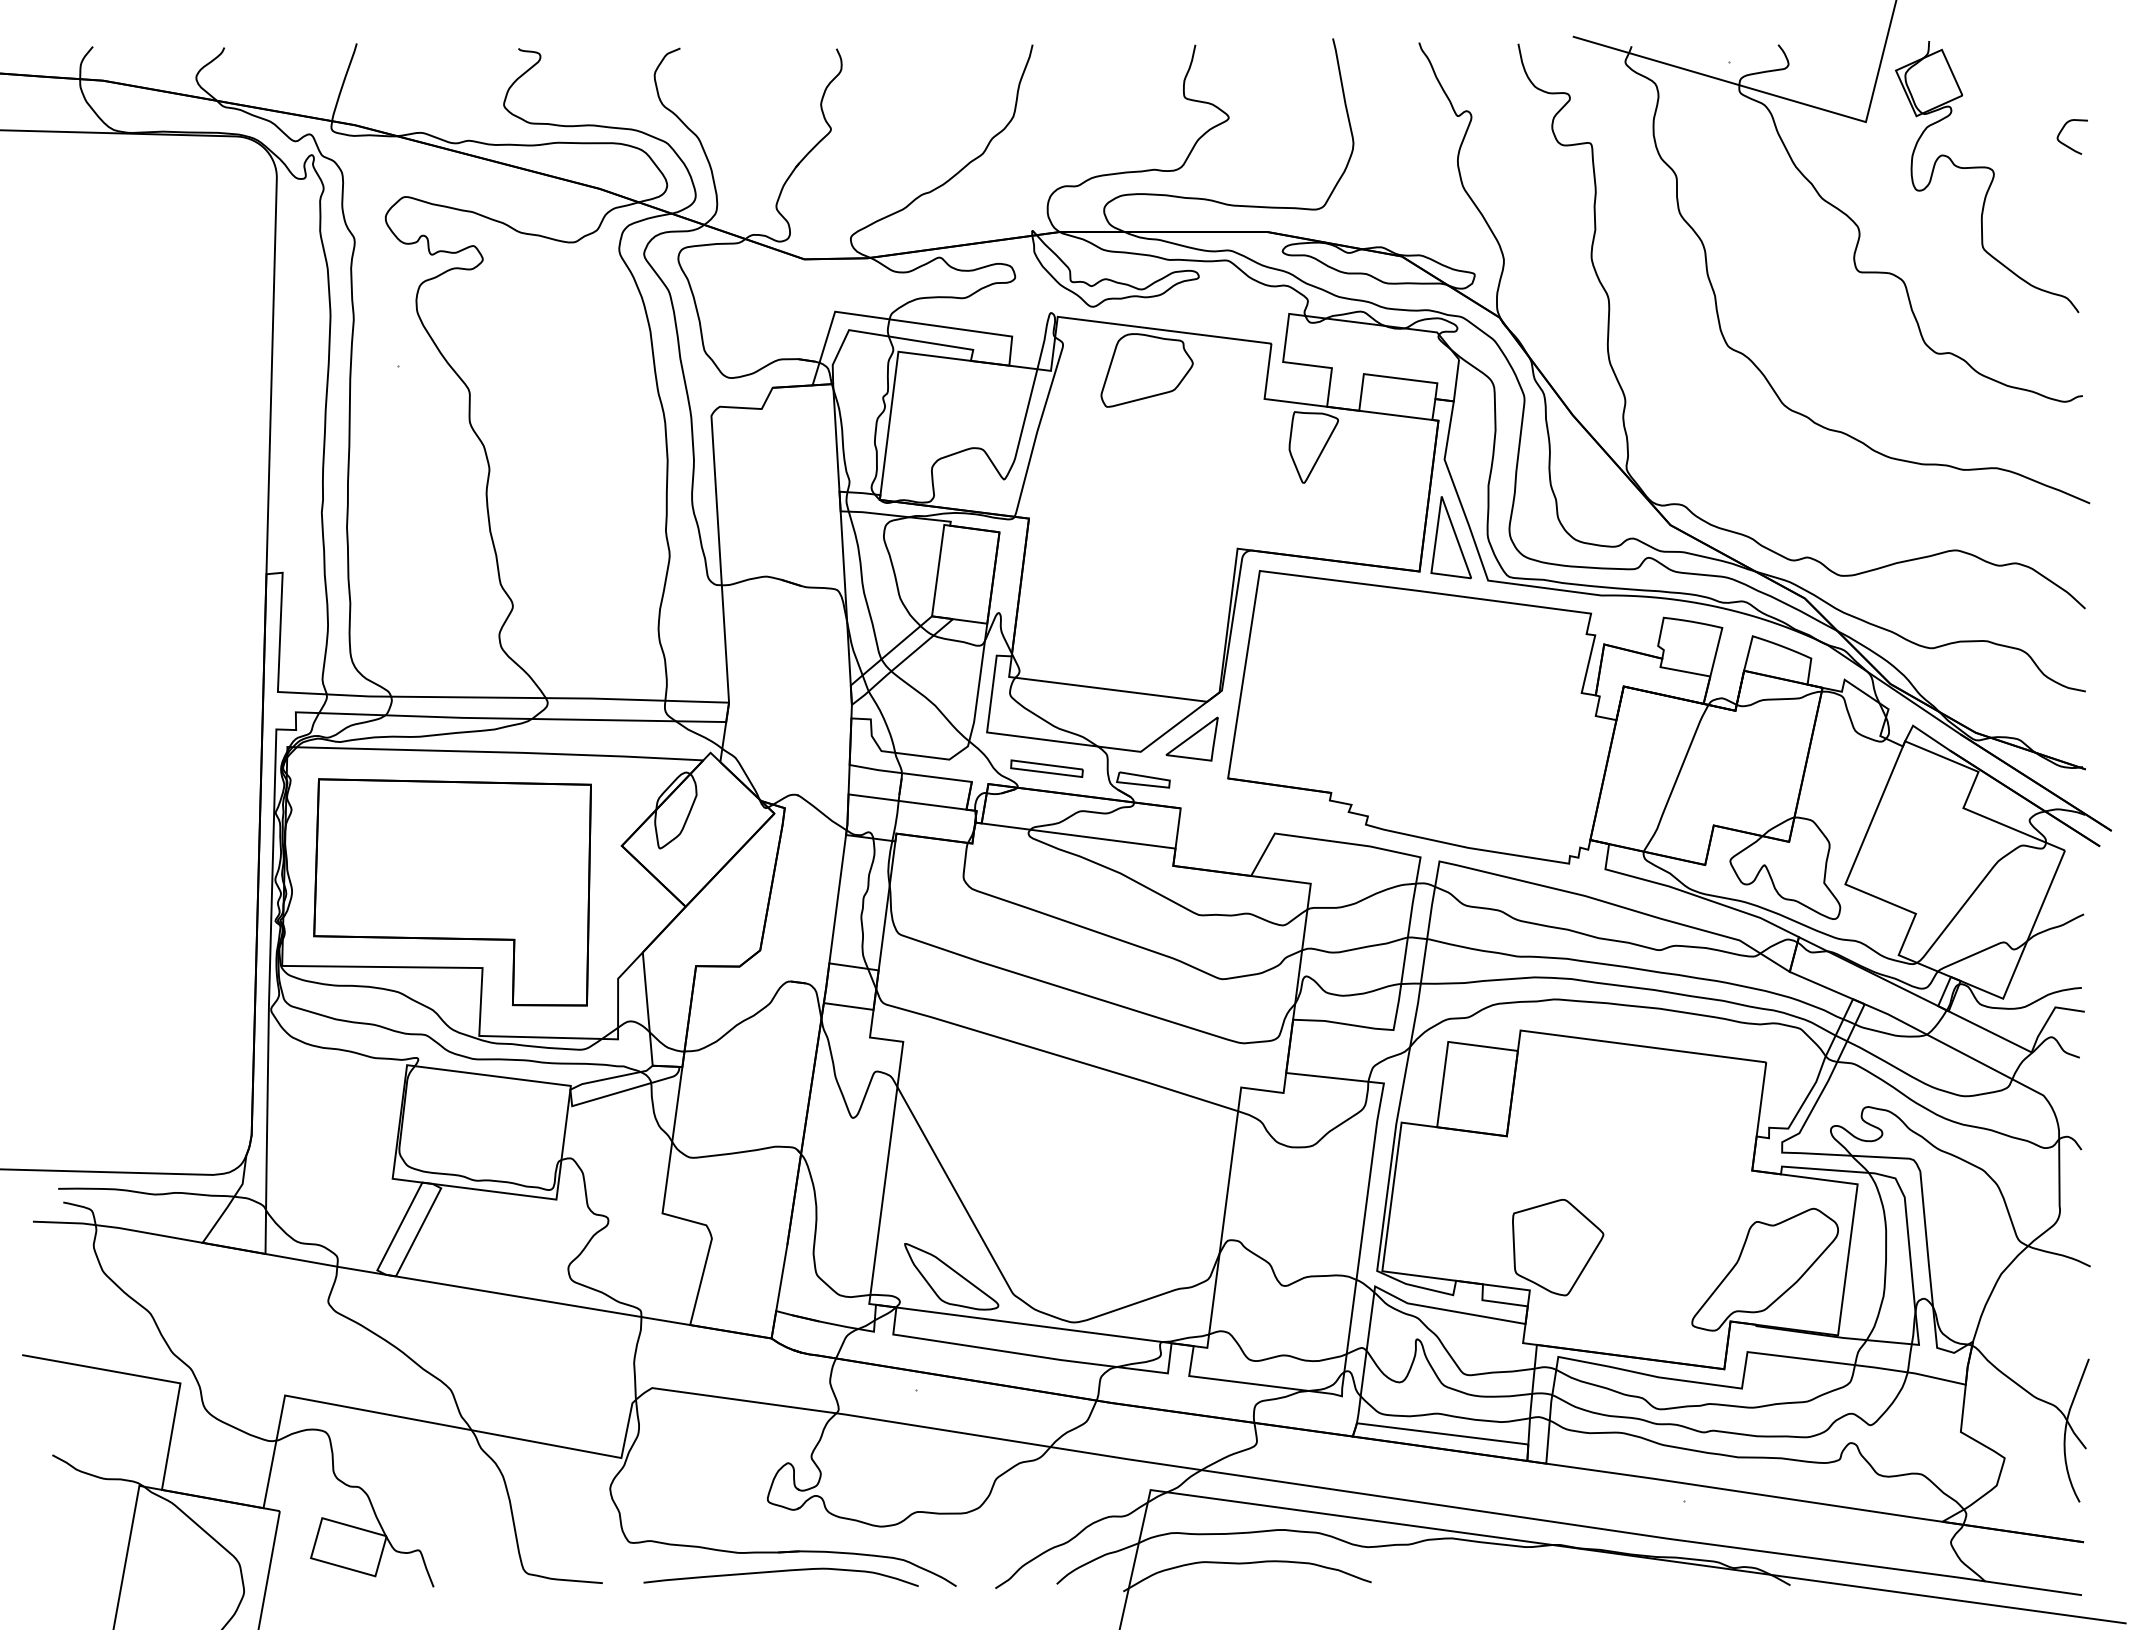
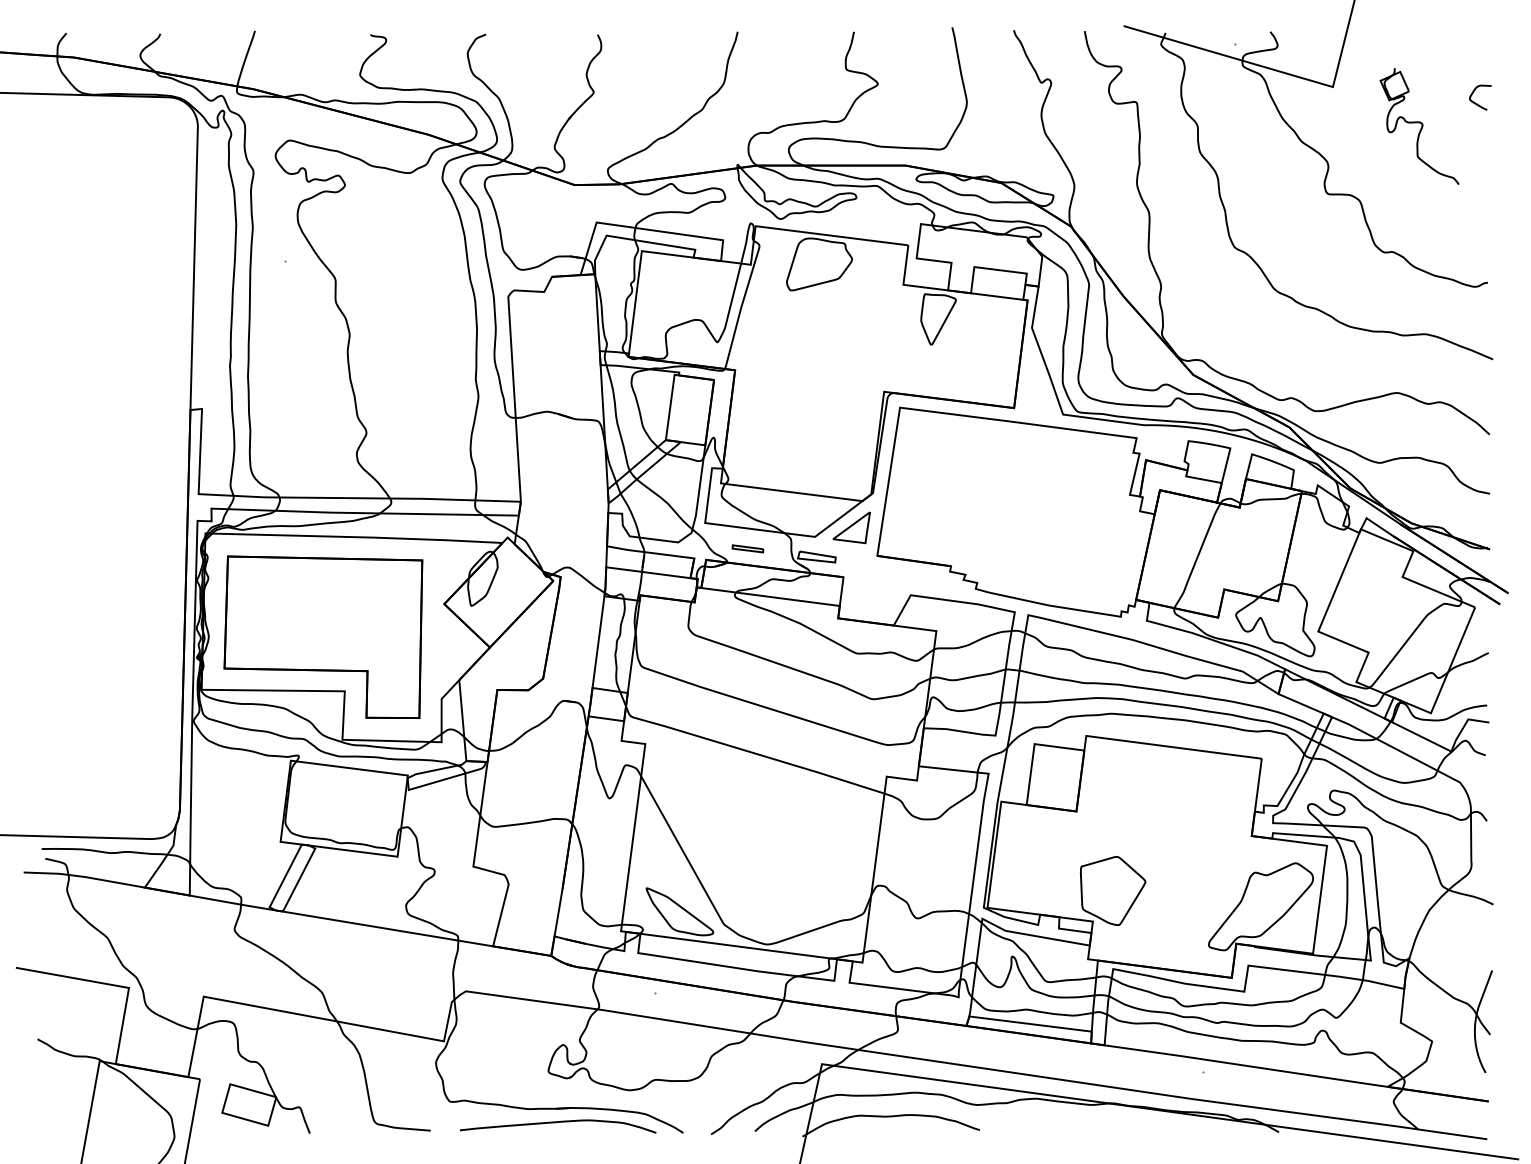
part: (1987, 177) -> (1419, 126), size x0.6
part: (1450, 537) -> (1036, 383), removed
part: (1046, 768) -> (747, 548), size x0.6

